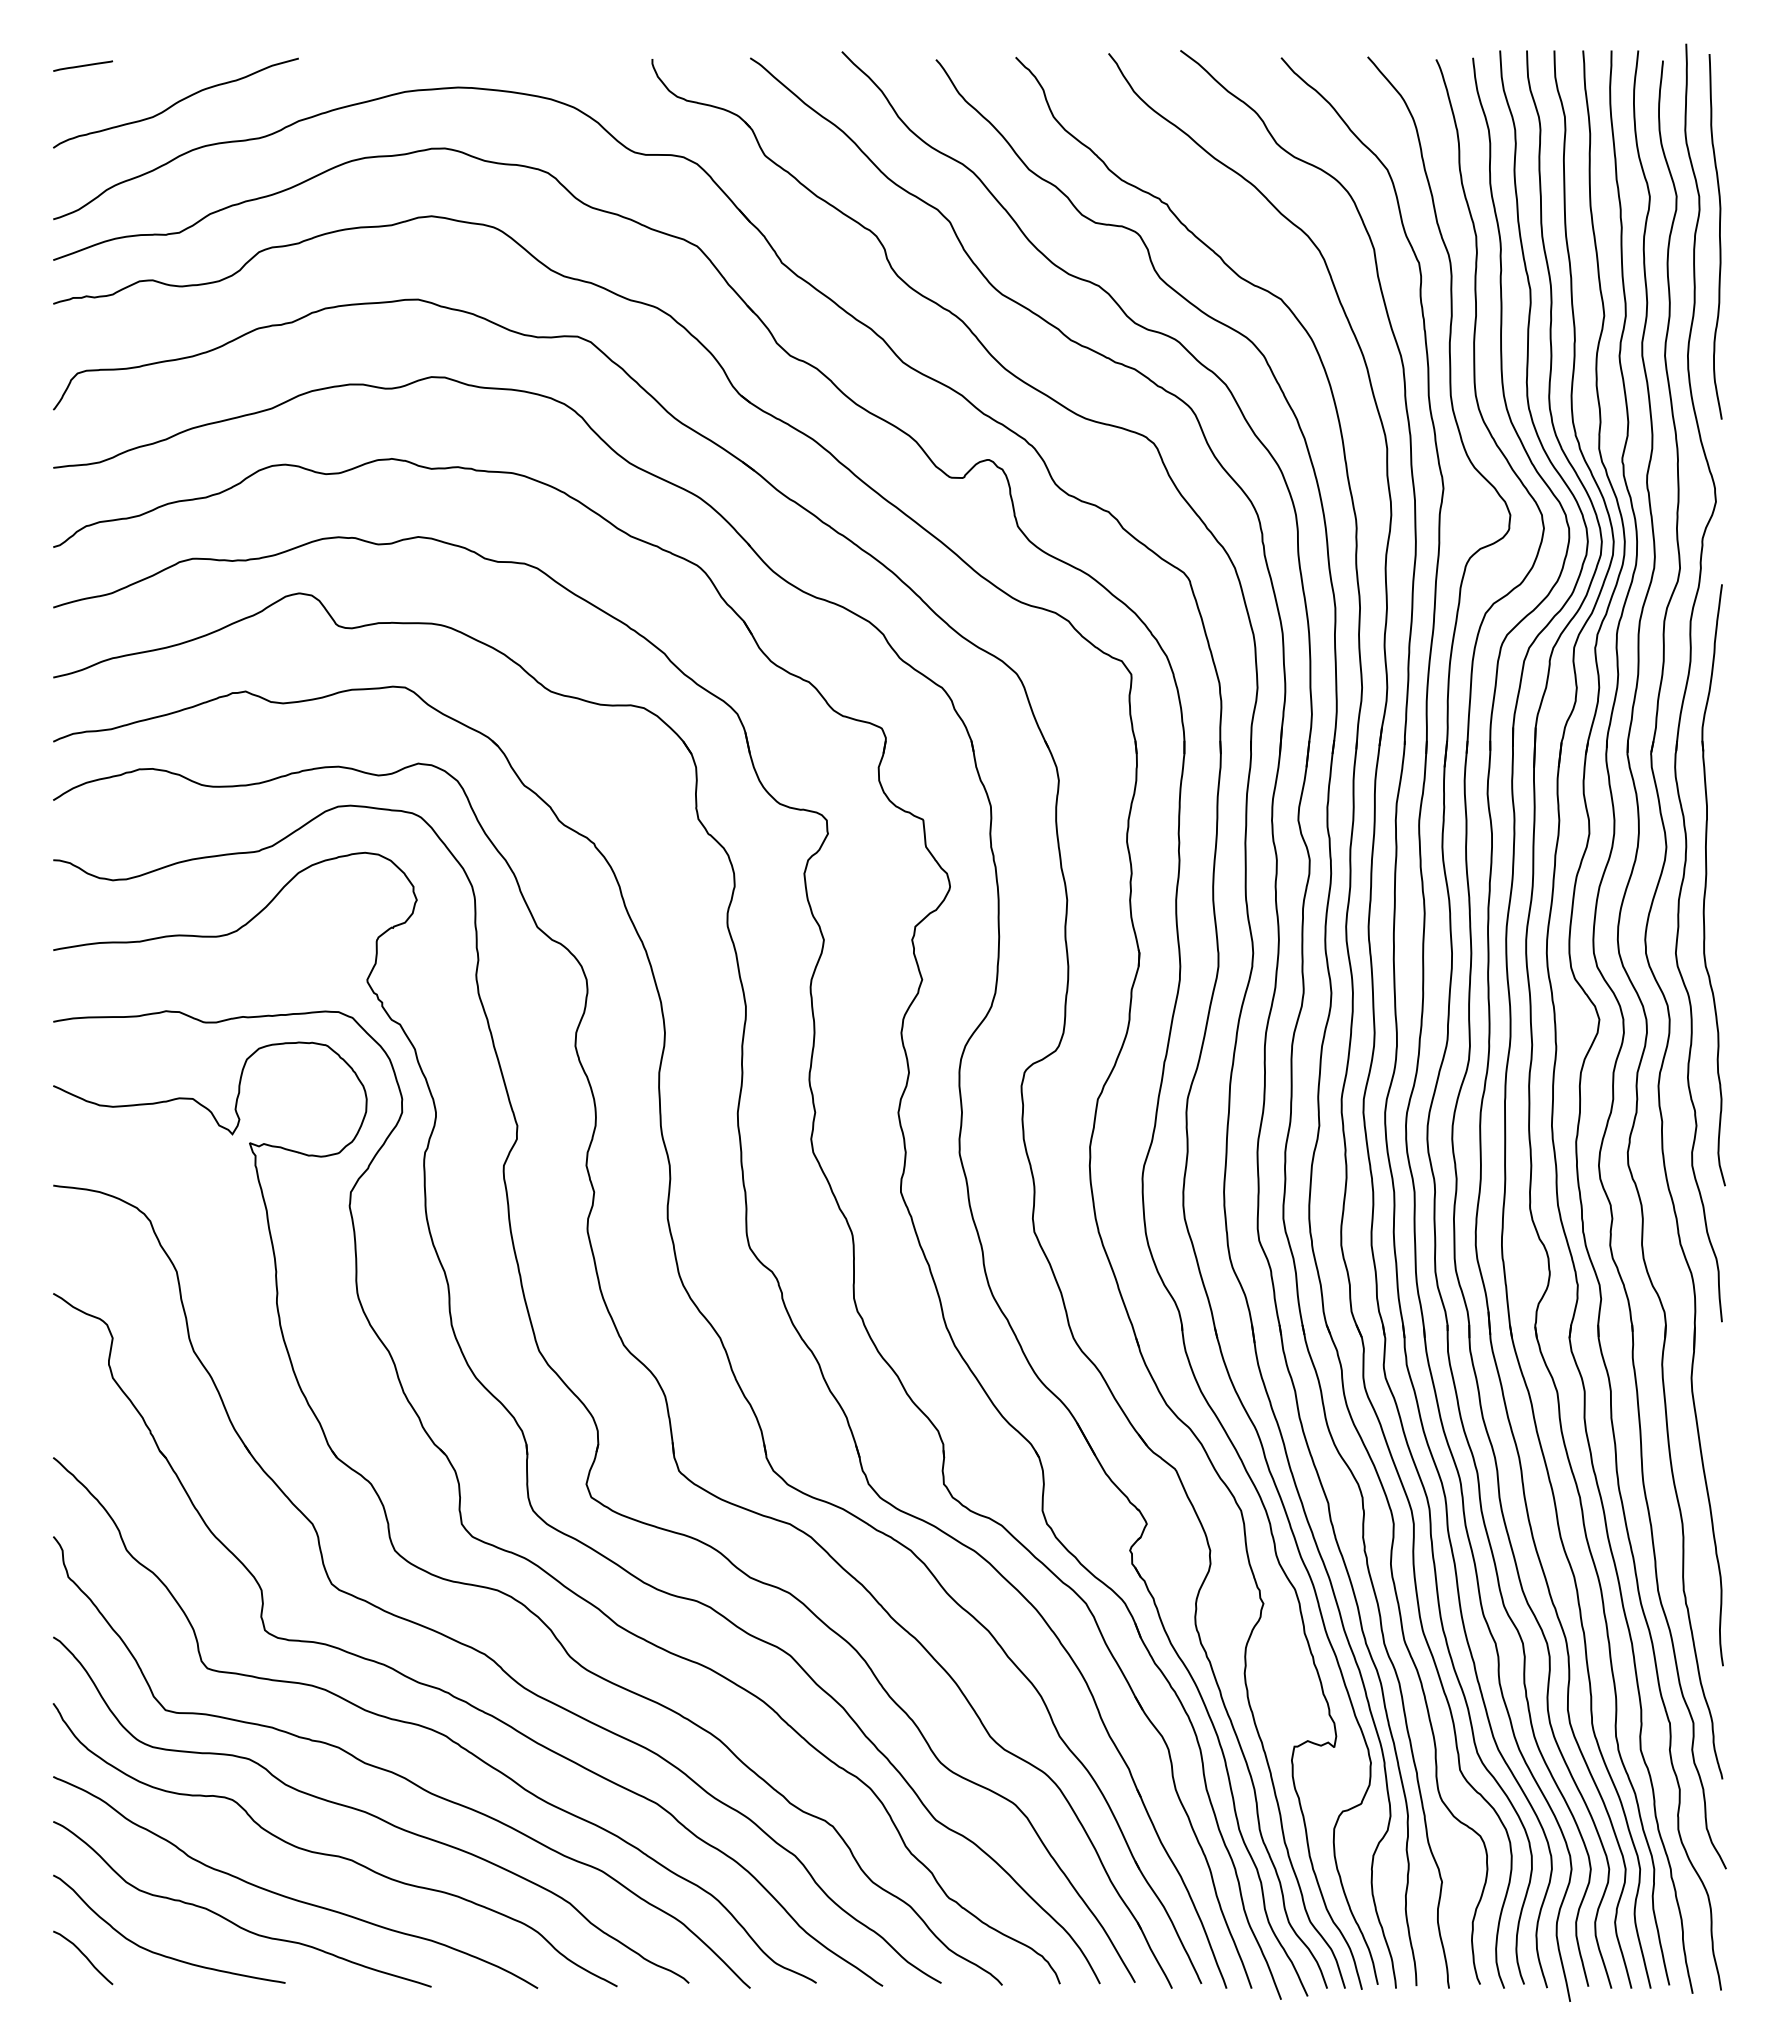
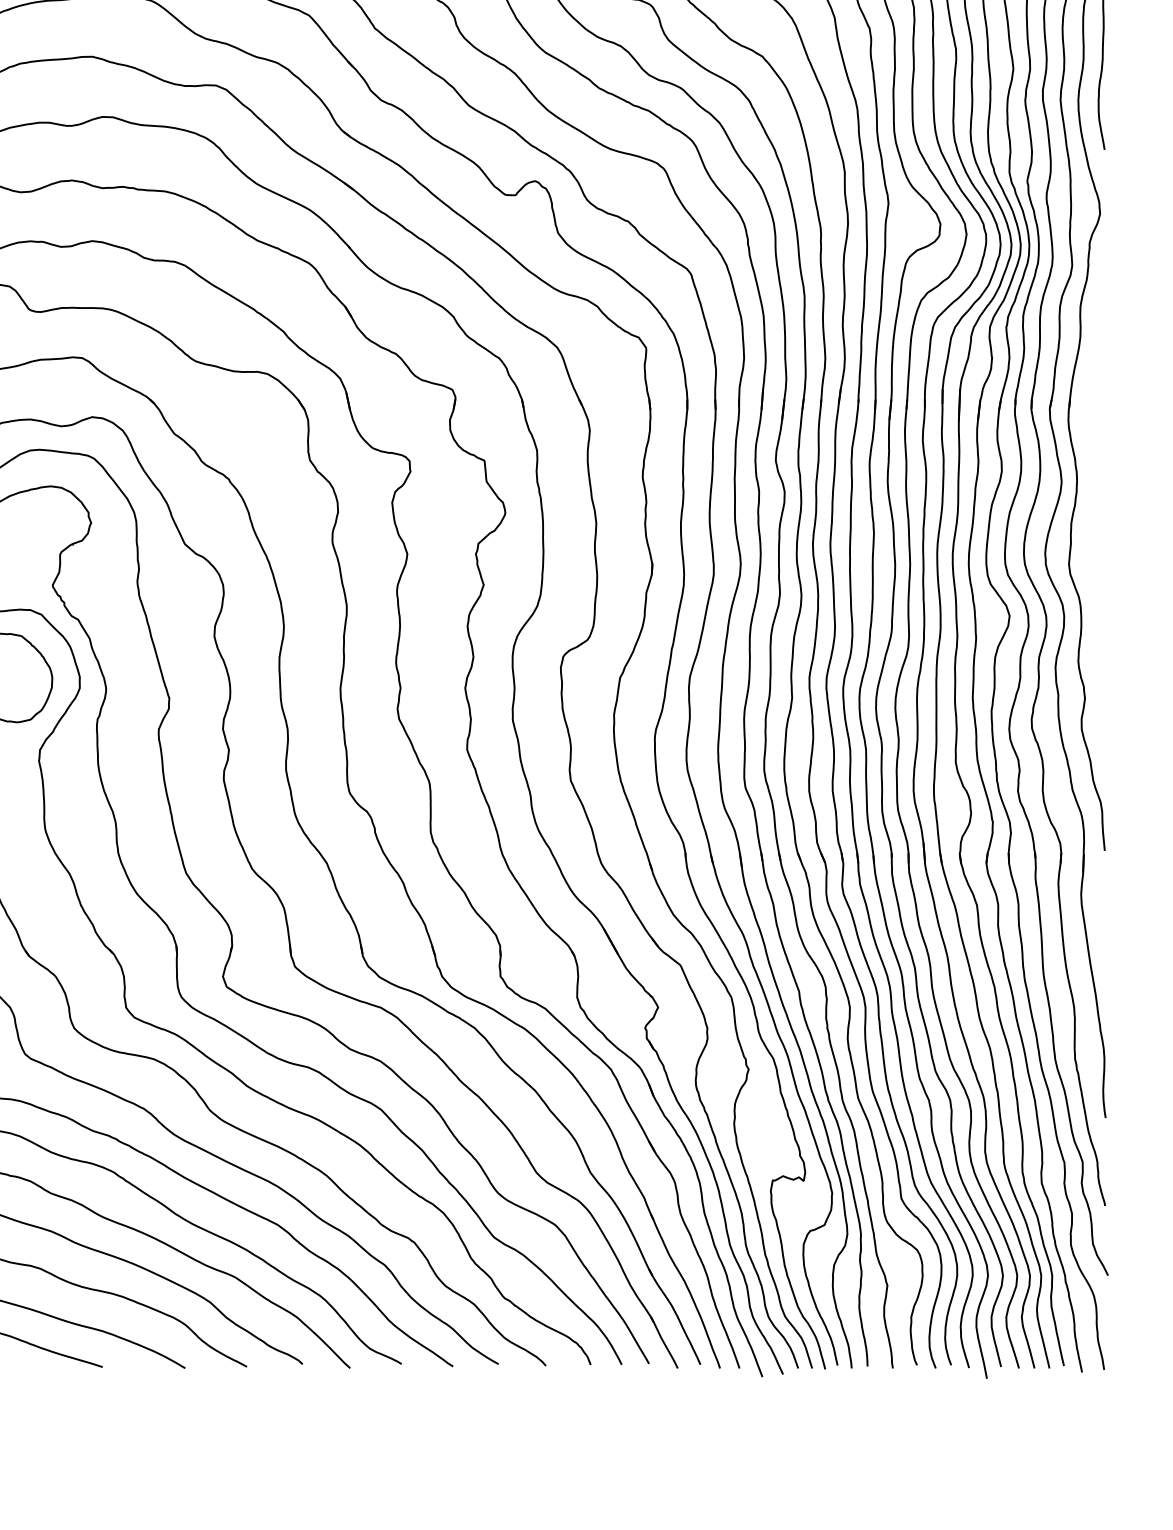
part: (1706, 885) -> (1092, 511), removed

